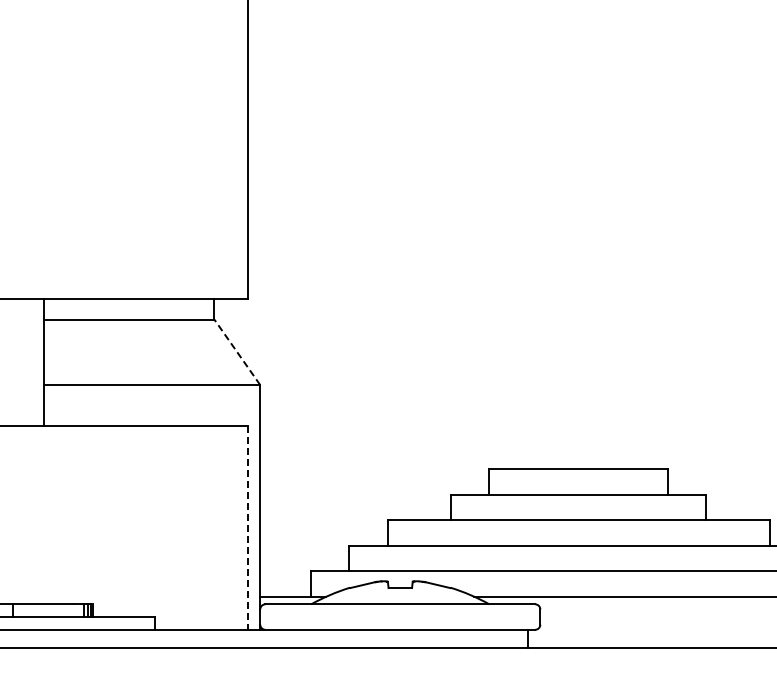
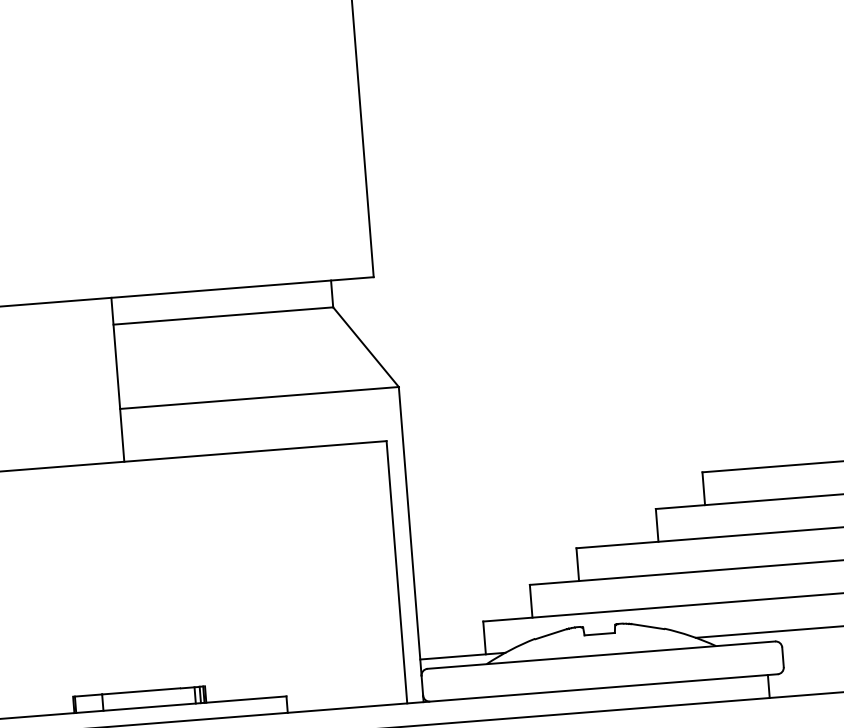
line: (237, 352) -> (366, 347), dashed -> solid
line: (247, 527) -> (396, 571), dashed -> solid

